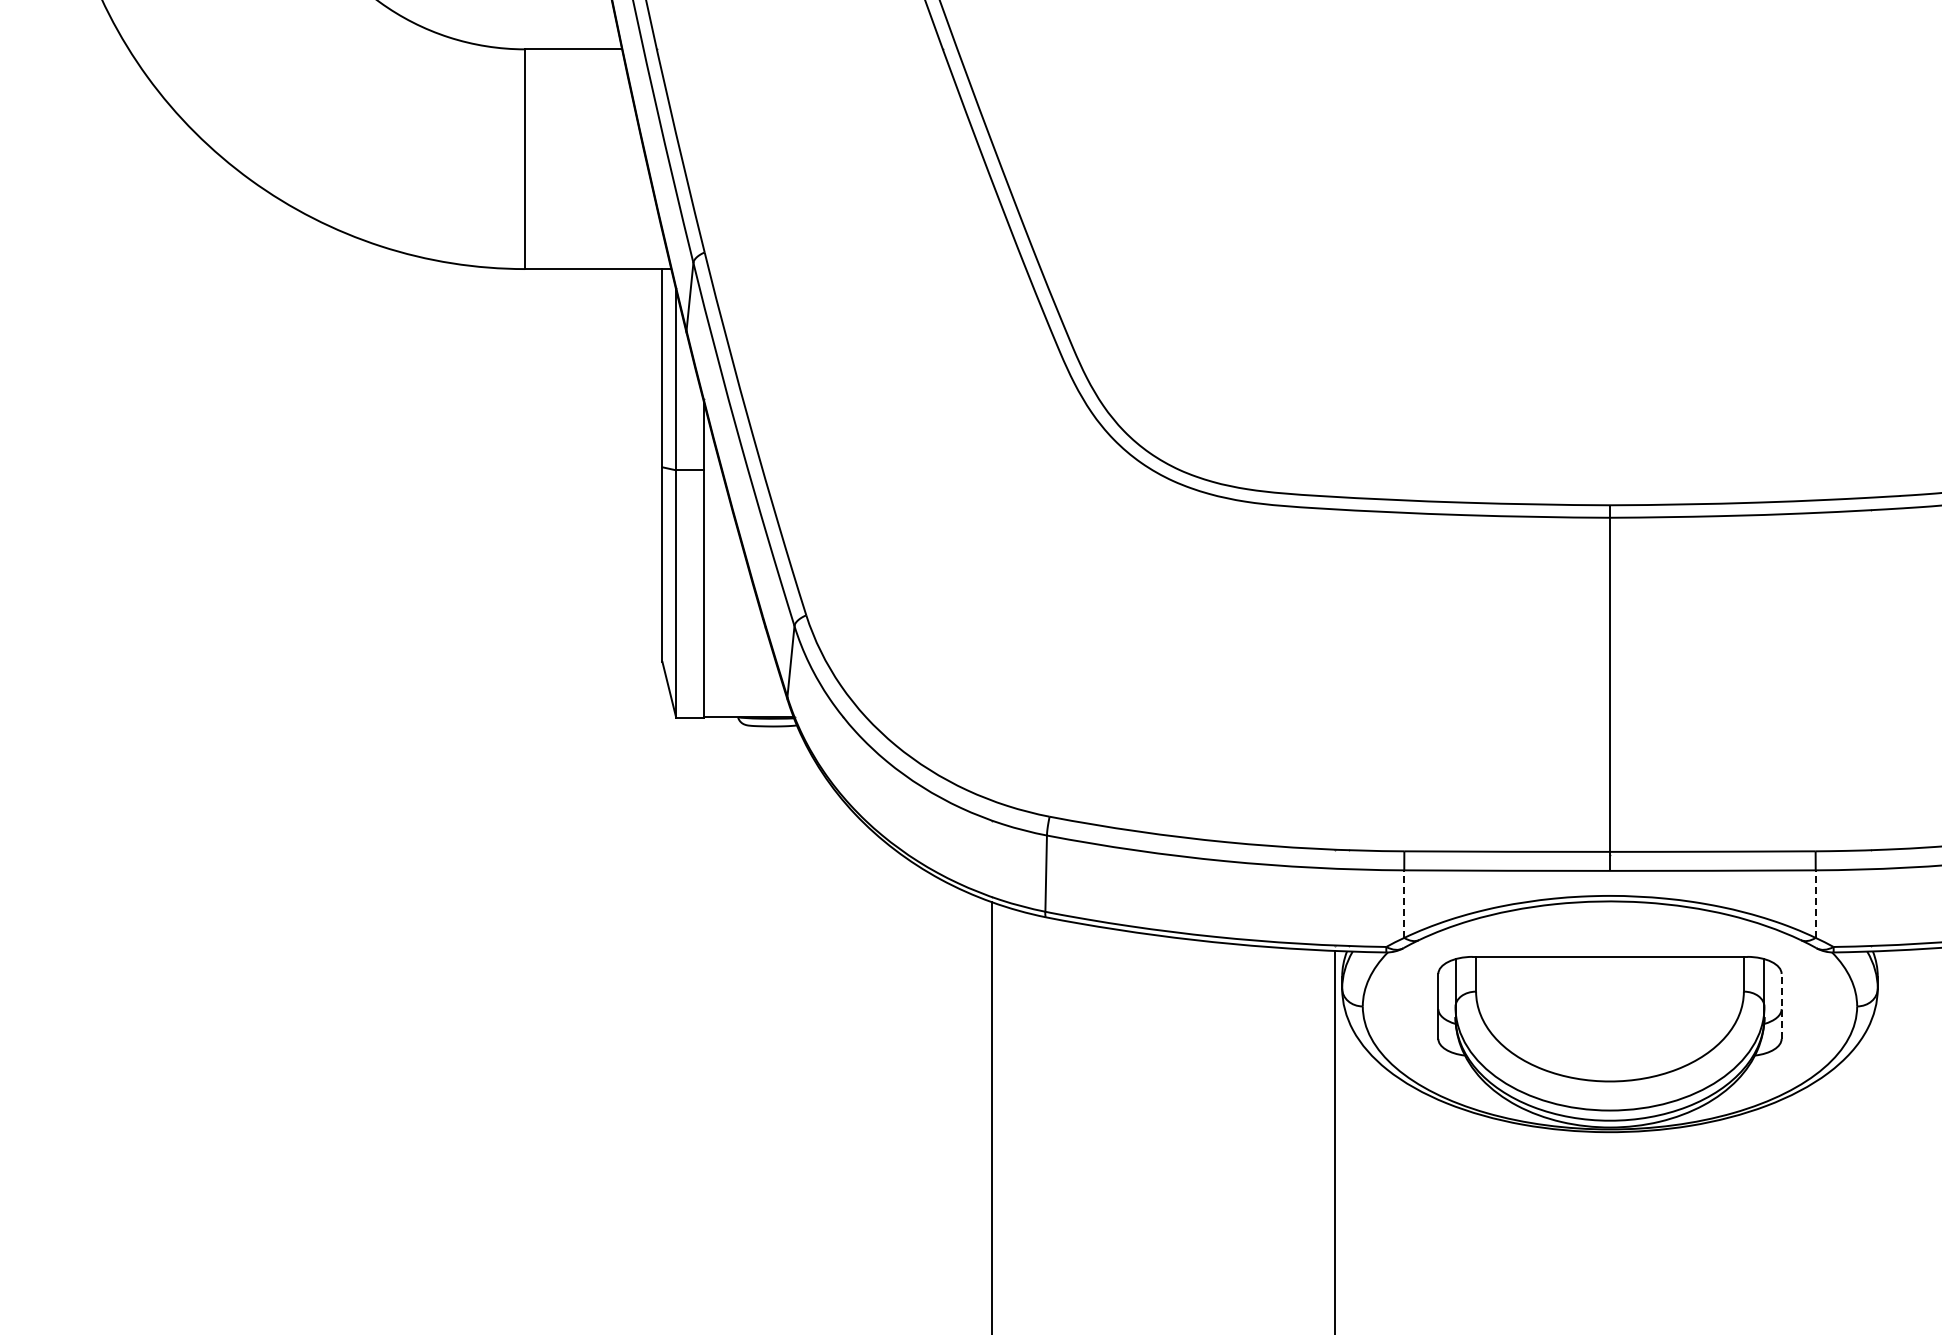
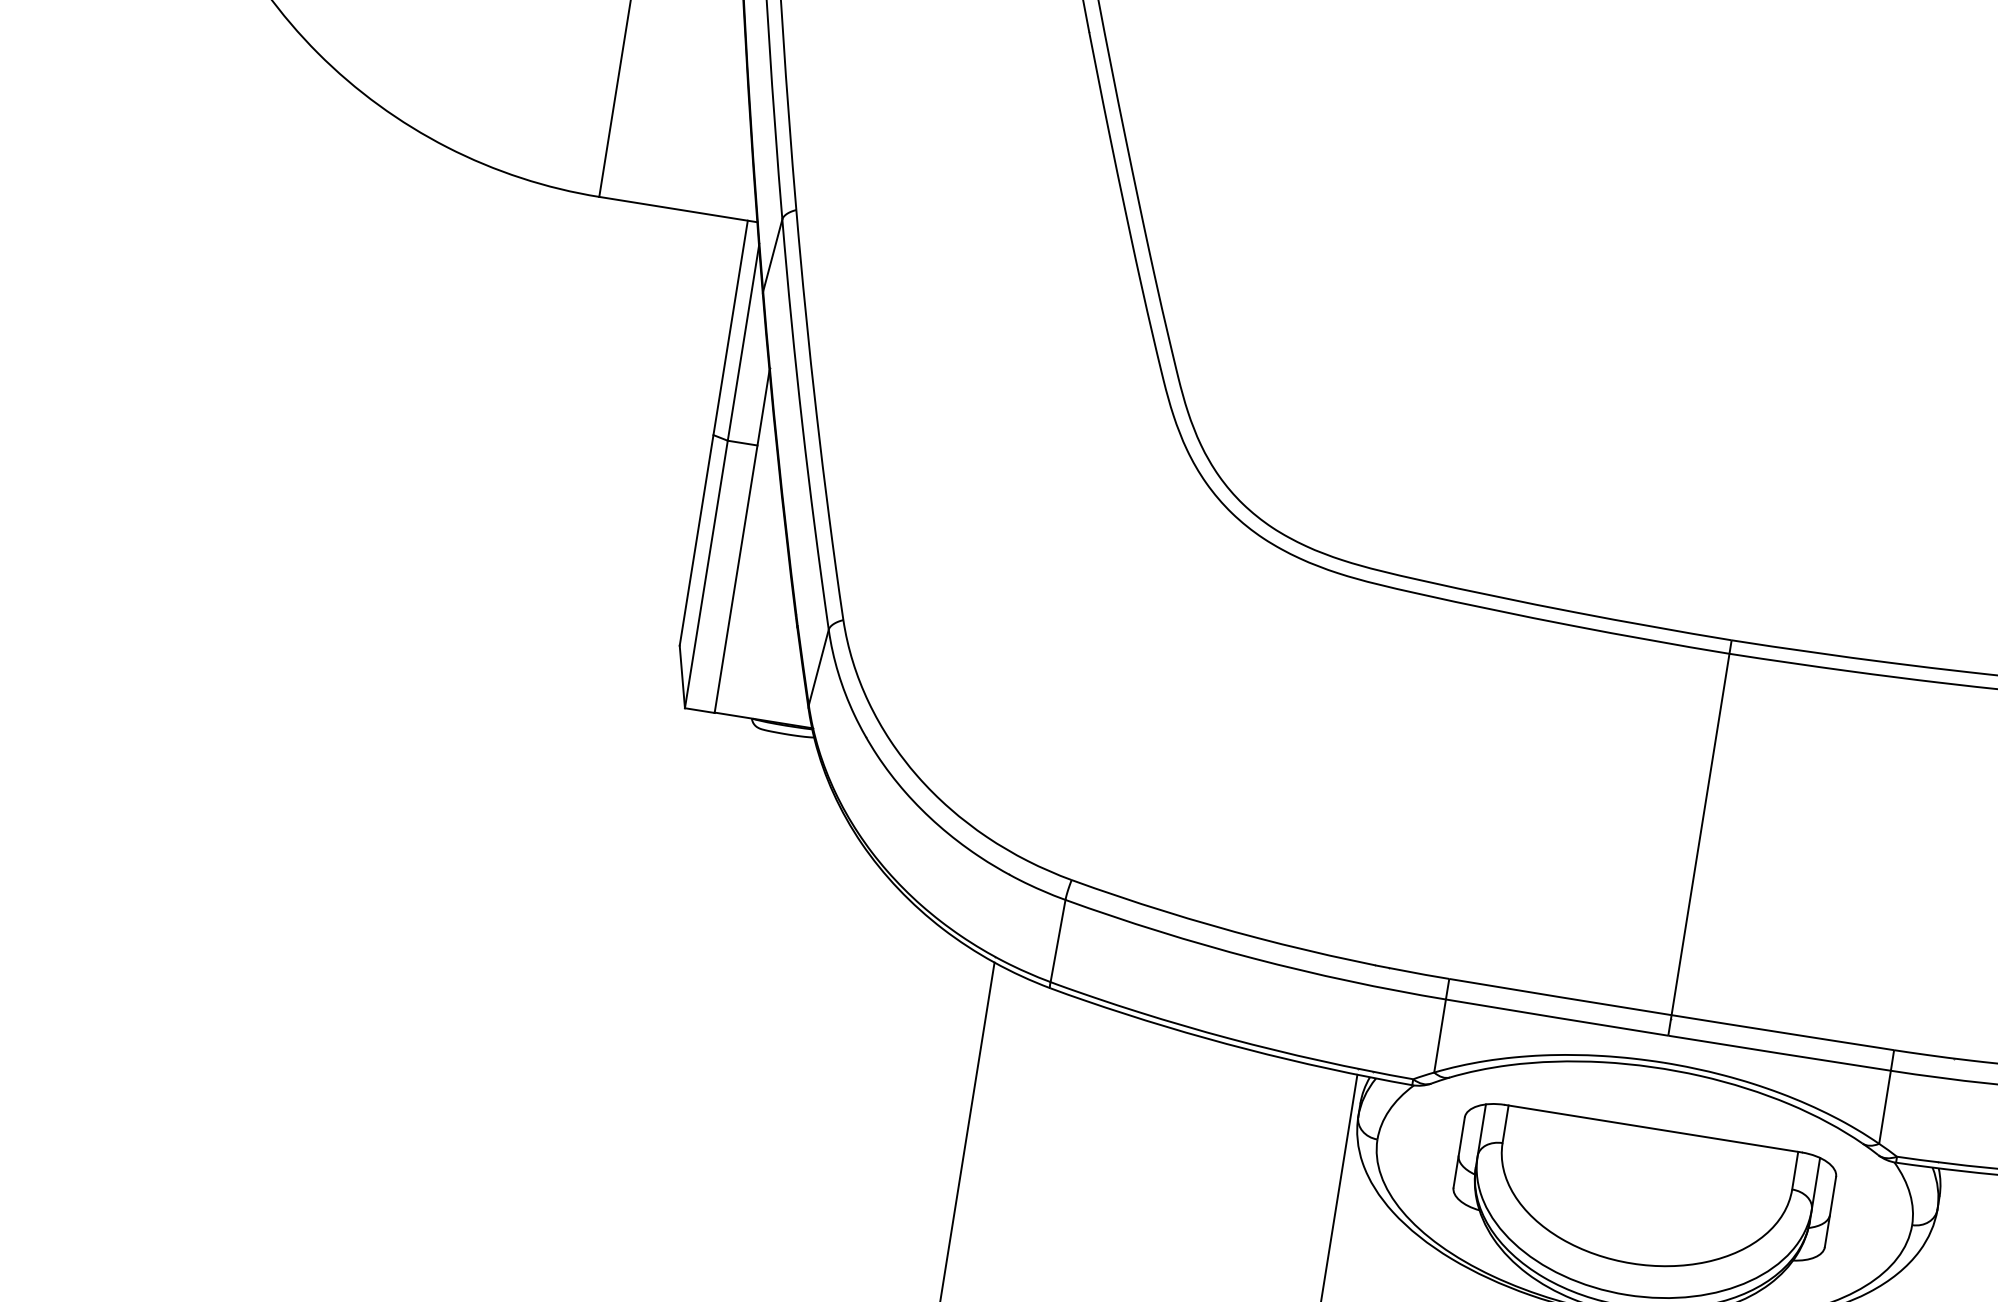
line: (1404, 904) -> (1440, 1036), dashed -> solid
line: (1815, 904) -> (1884, 1107), dashed -> solid
line: (1781, 1005) -> (1830, 1211), dashed -> solid

